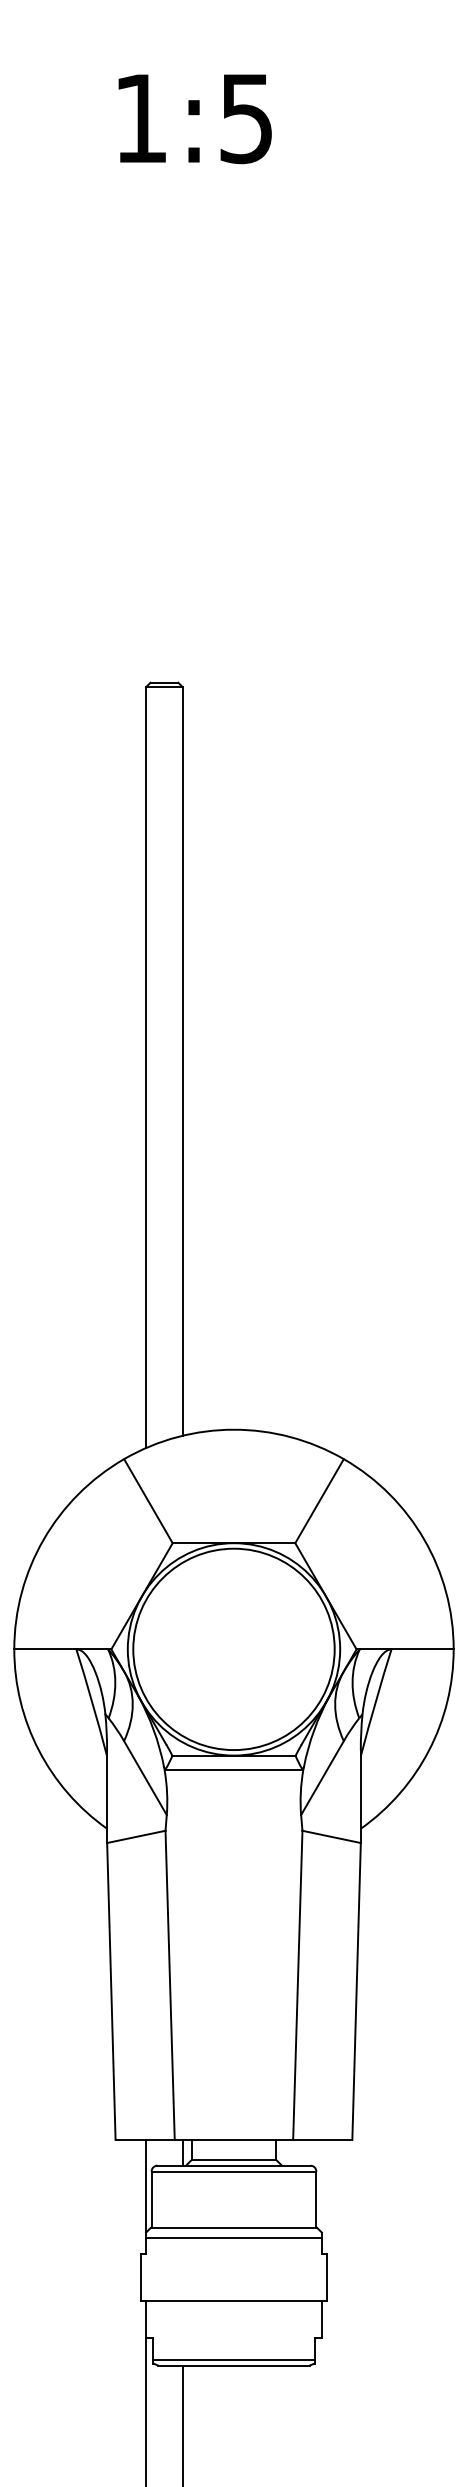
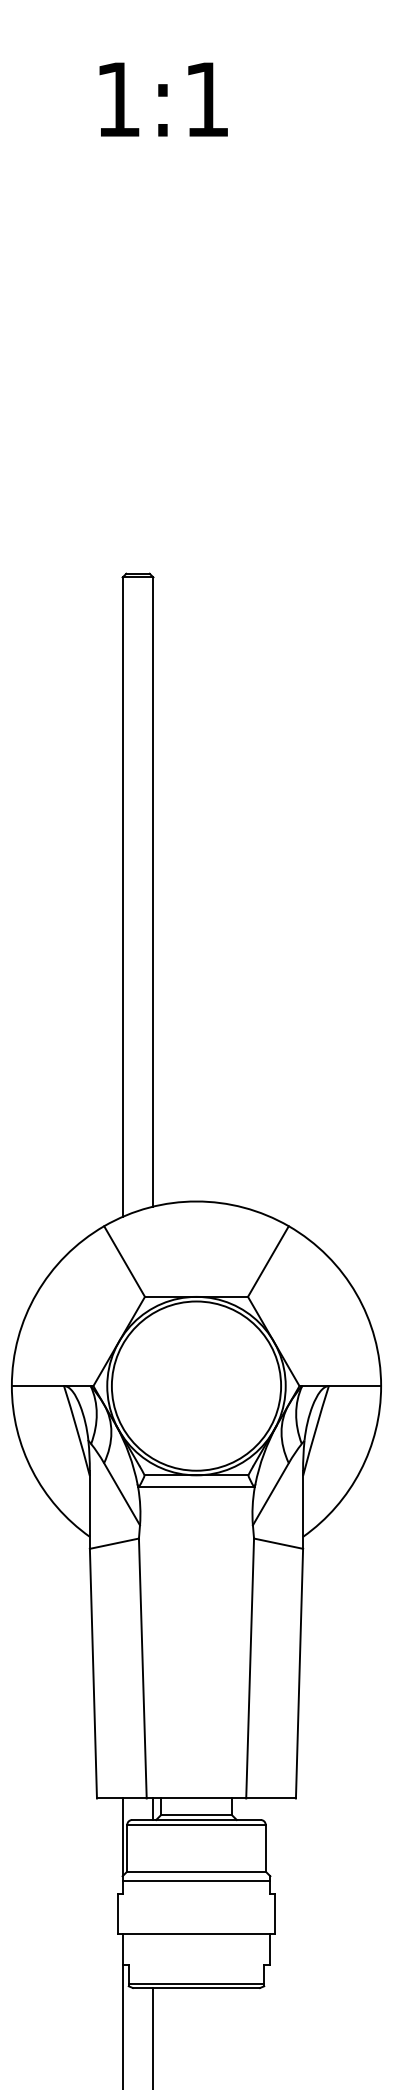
text: (245, 118) -> (206, 99), 1:5 -> 1:1

